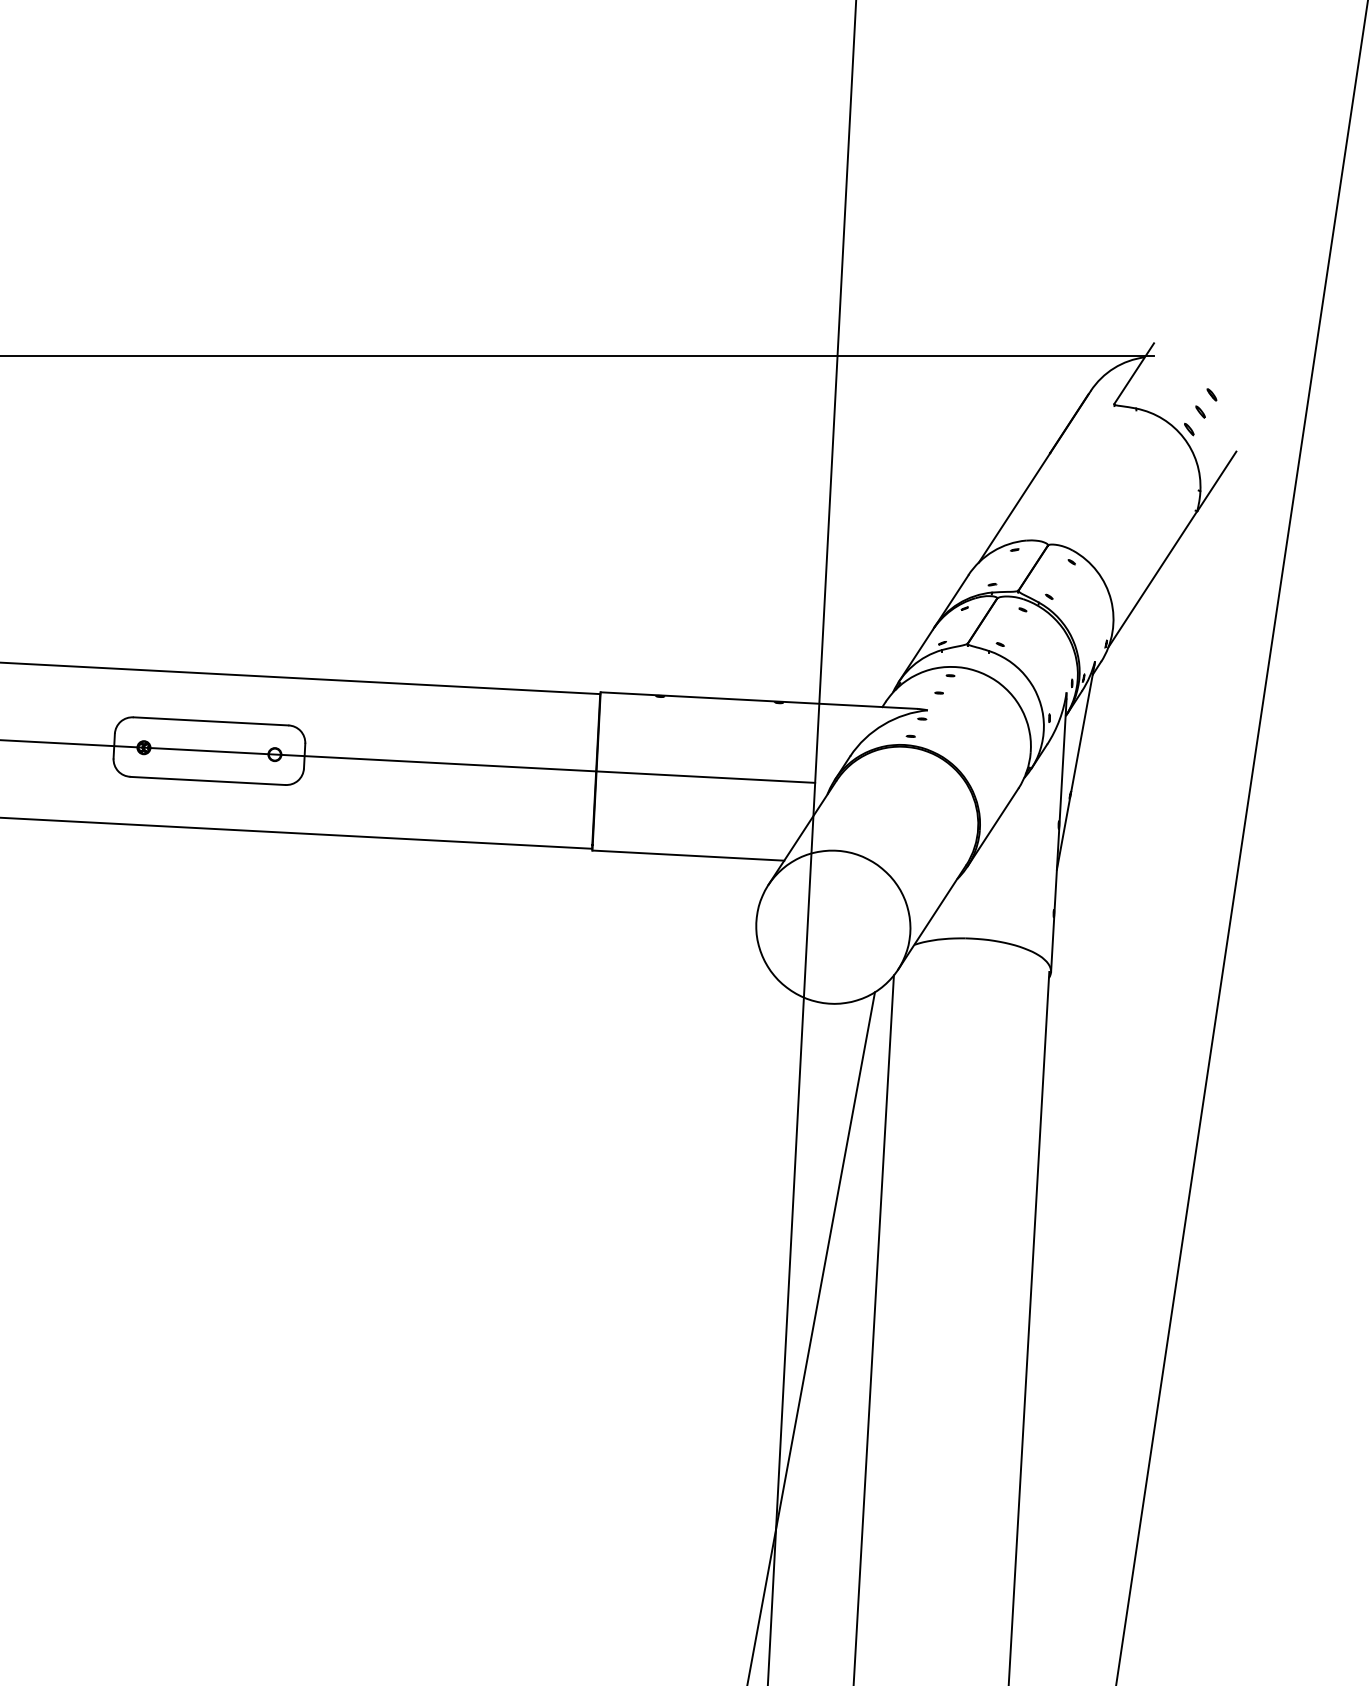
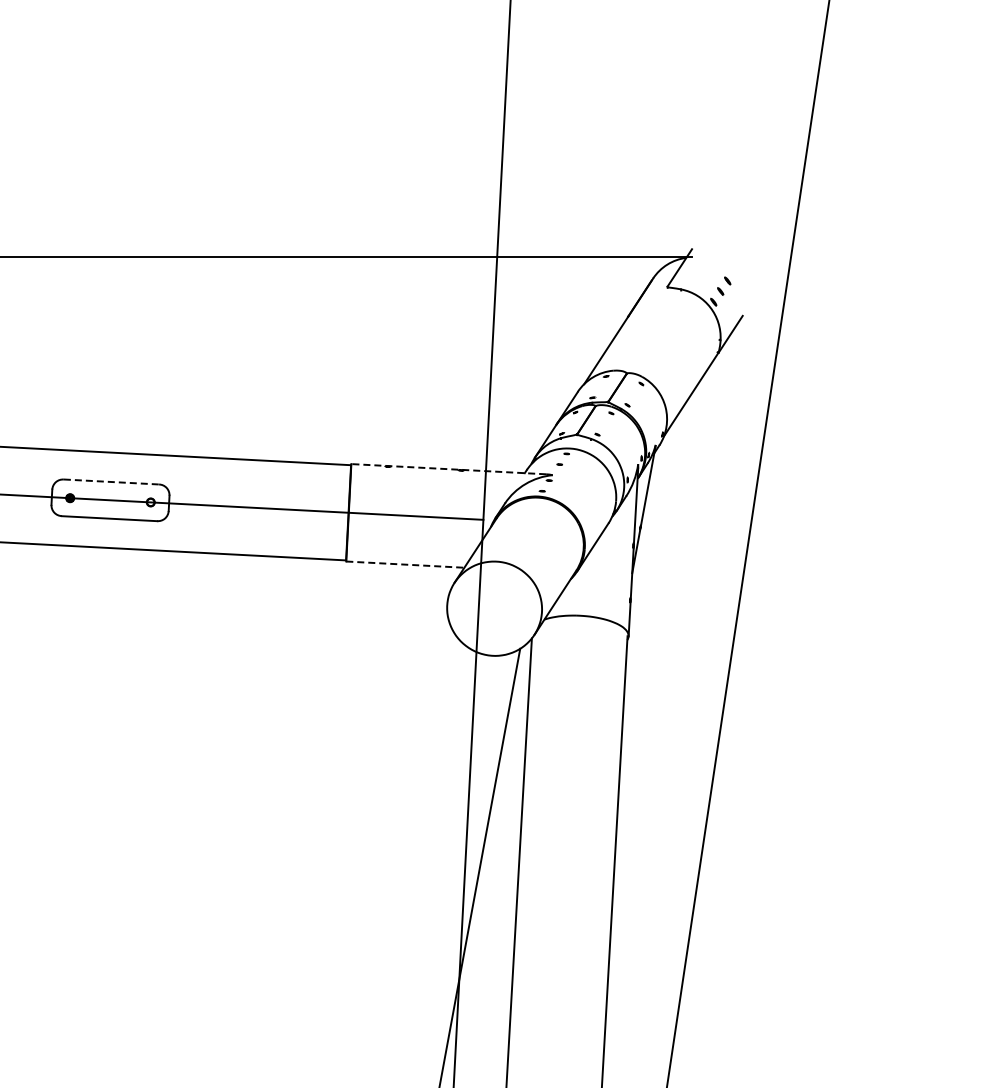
line: (758, 701) -> (448, 469), solid -> dashed
line: (211, 722) -> (111, 482), solid -> dashed
line: (688, 855) -> (405, 564), solid -> dashed

